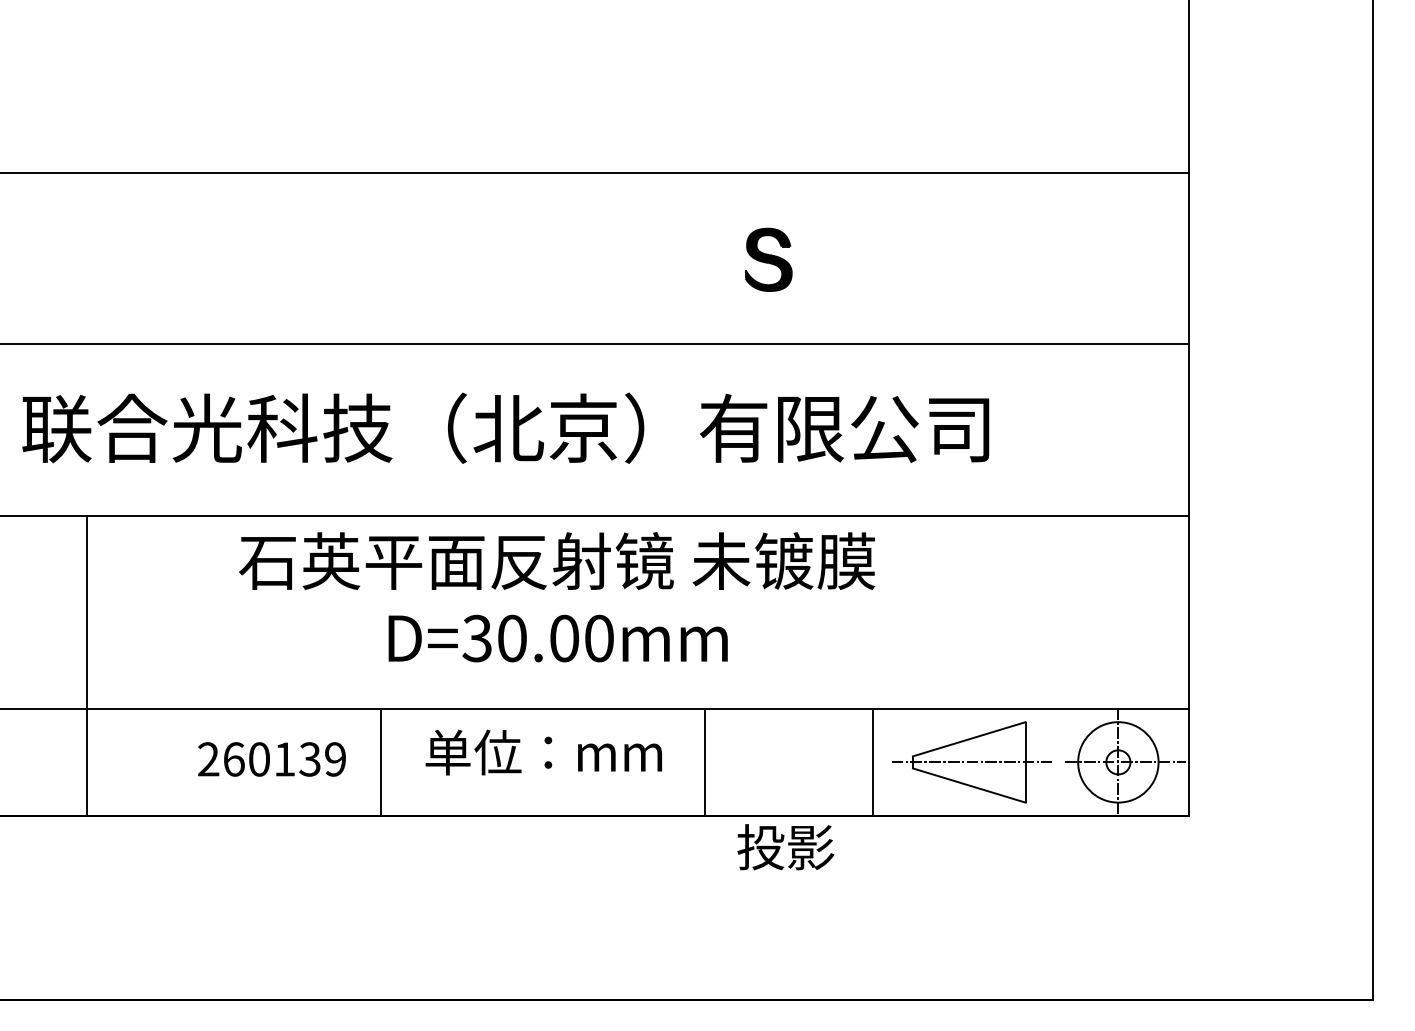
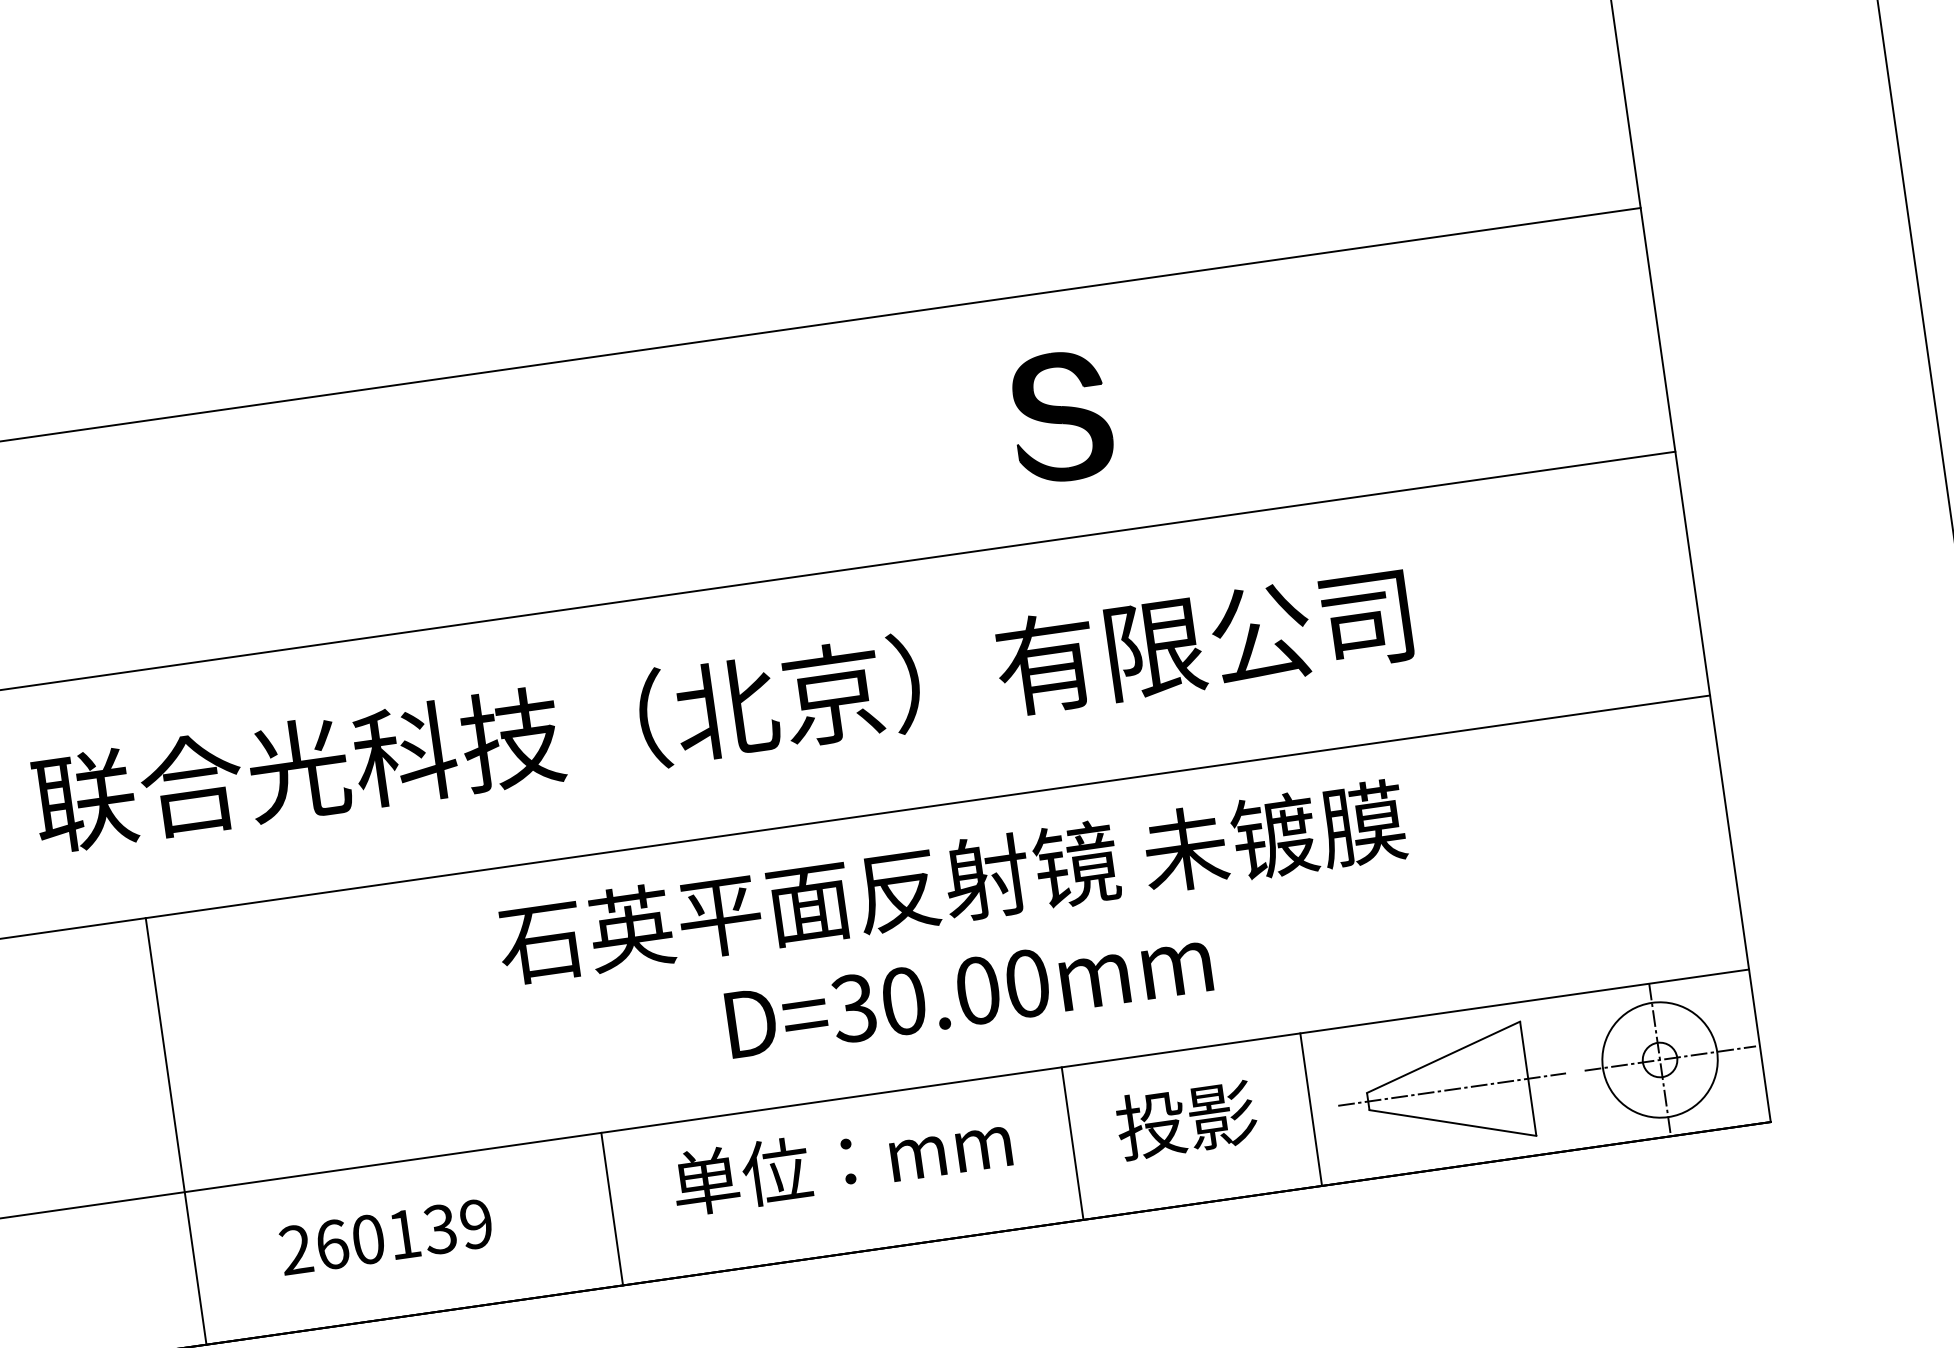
part: (768, 259) -> (1061, 416), size x1.43
text: (557, 597) -> (959, 933), moved
text: (271, 759) -> (385, 1237), moved
text: (785, 847) -> (1186, 1120), moved

